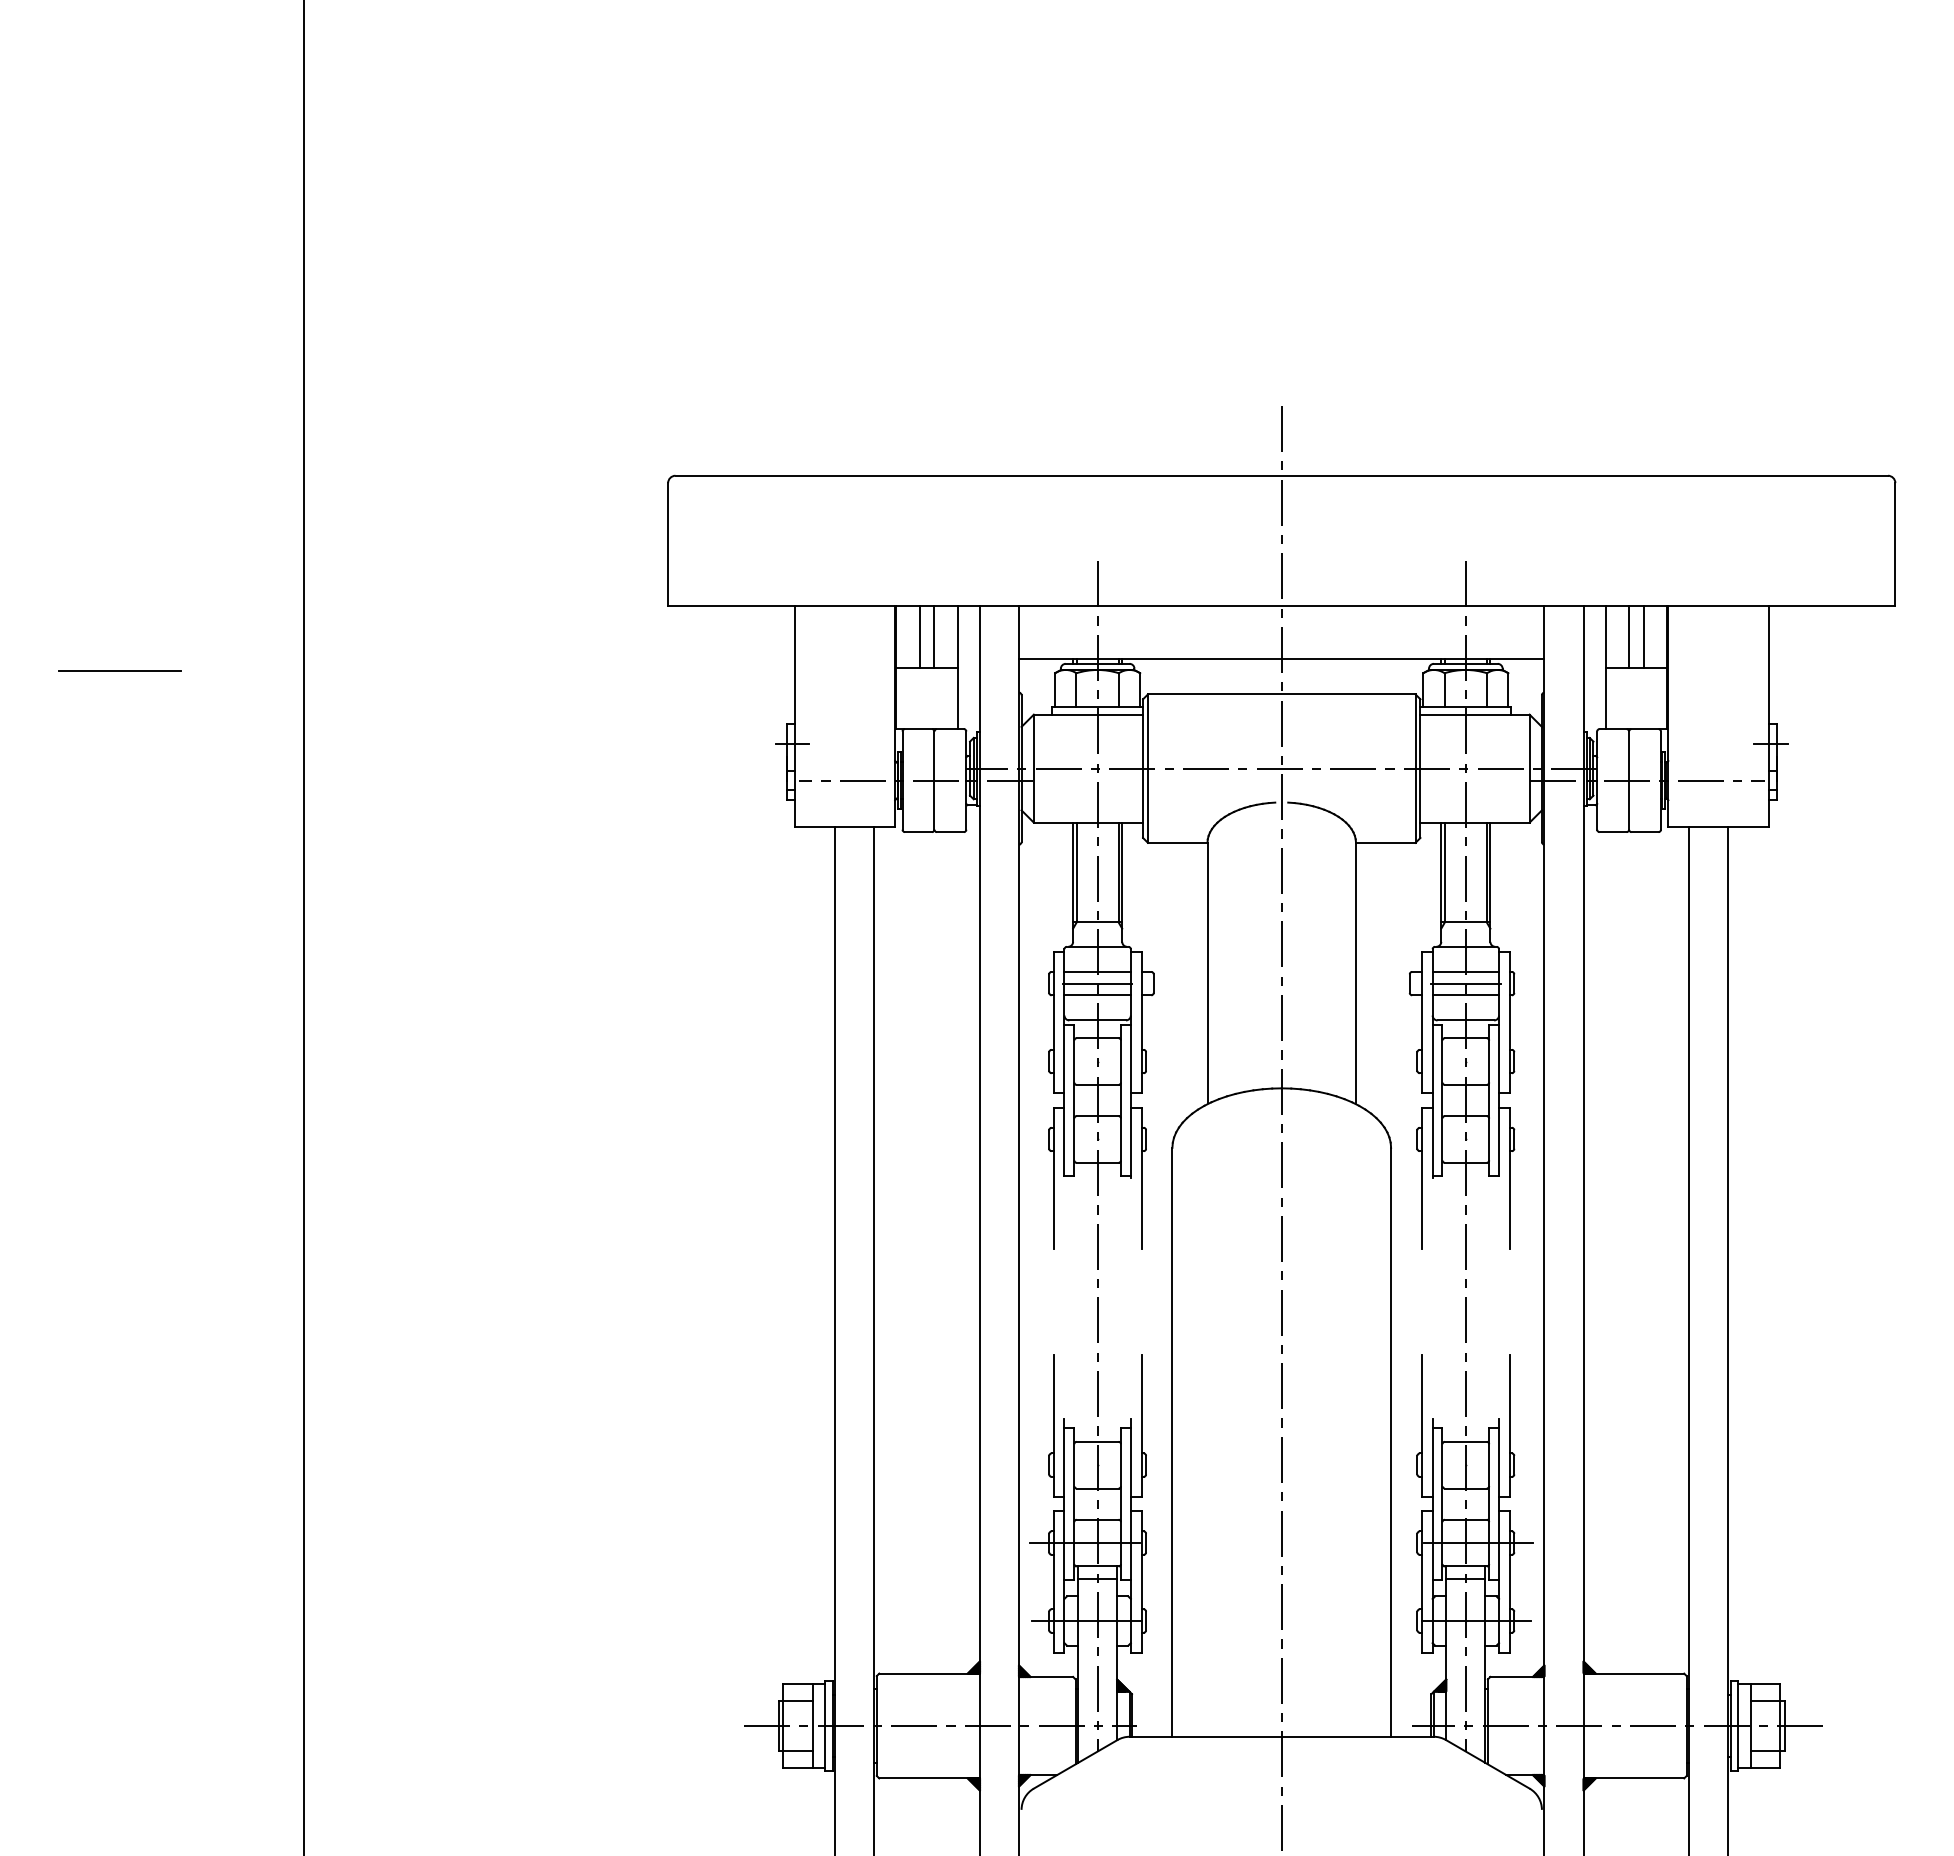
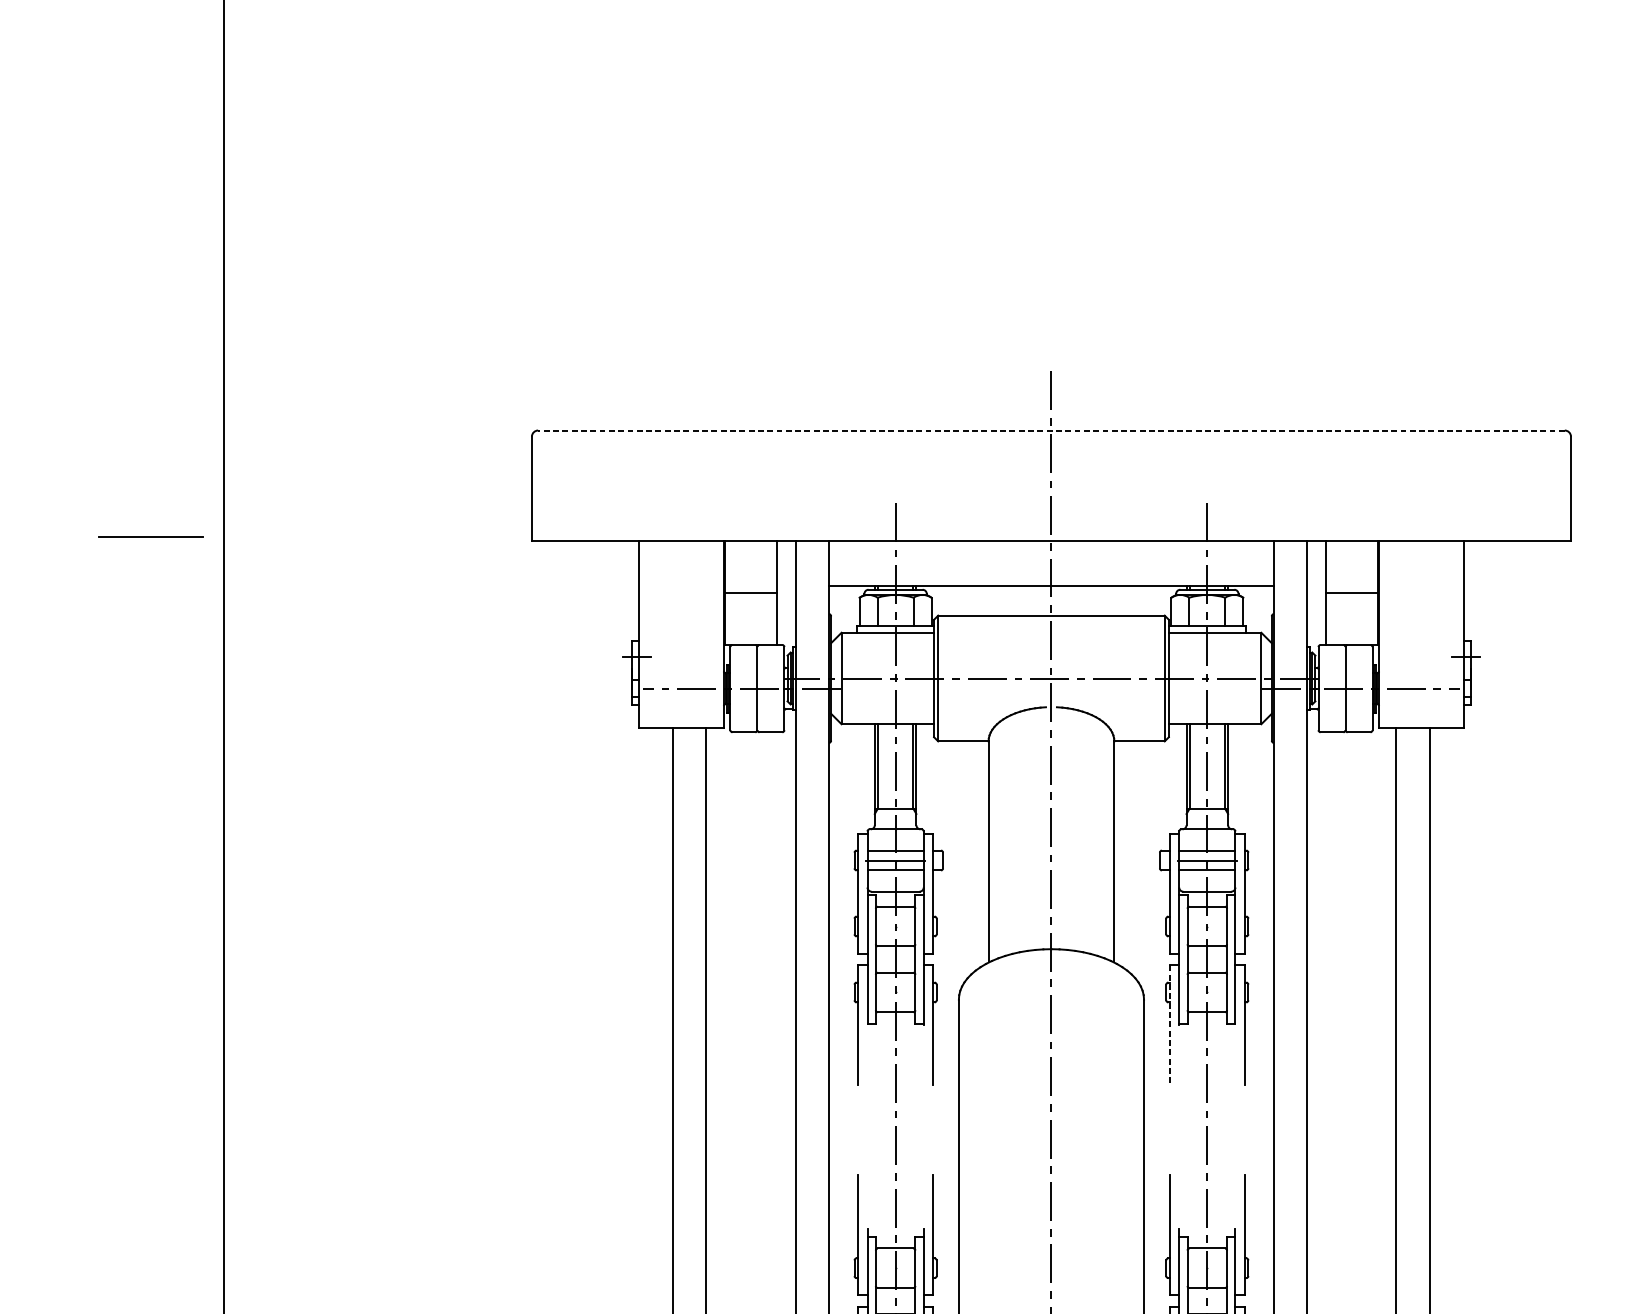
line: (1281, 475) -> (1051, 430), solid -> dashed
line: (919, 636) -> (744, 566), removed
line: (934, 636) -> (757, 566), removed
line: (1629, 636) -> (1345, 566), removed
line: (1643, 636) -> (1357, 566), removed
line: (119, 670) -> (150, 536), moved
line: (1421, 1178) -> (1169, 1025), solid -> dashed

